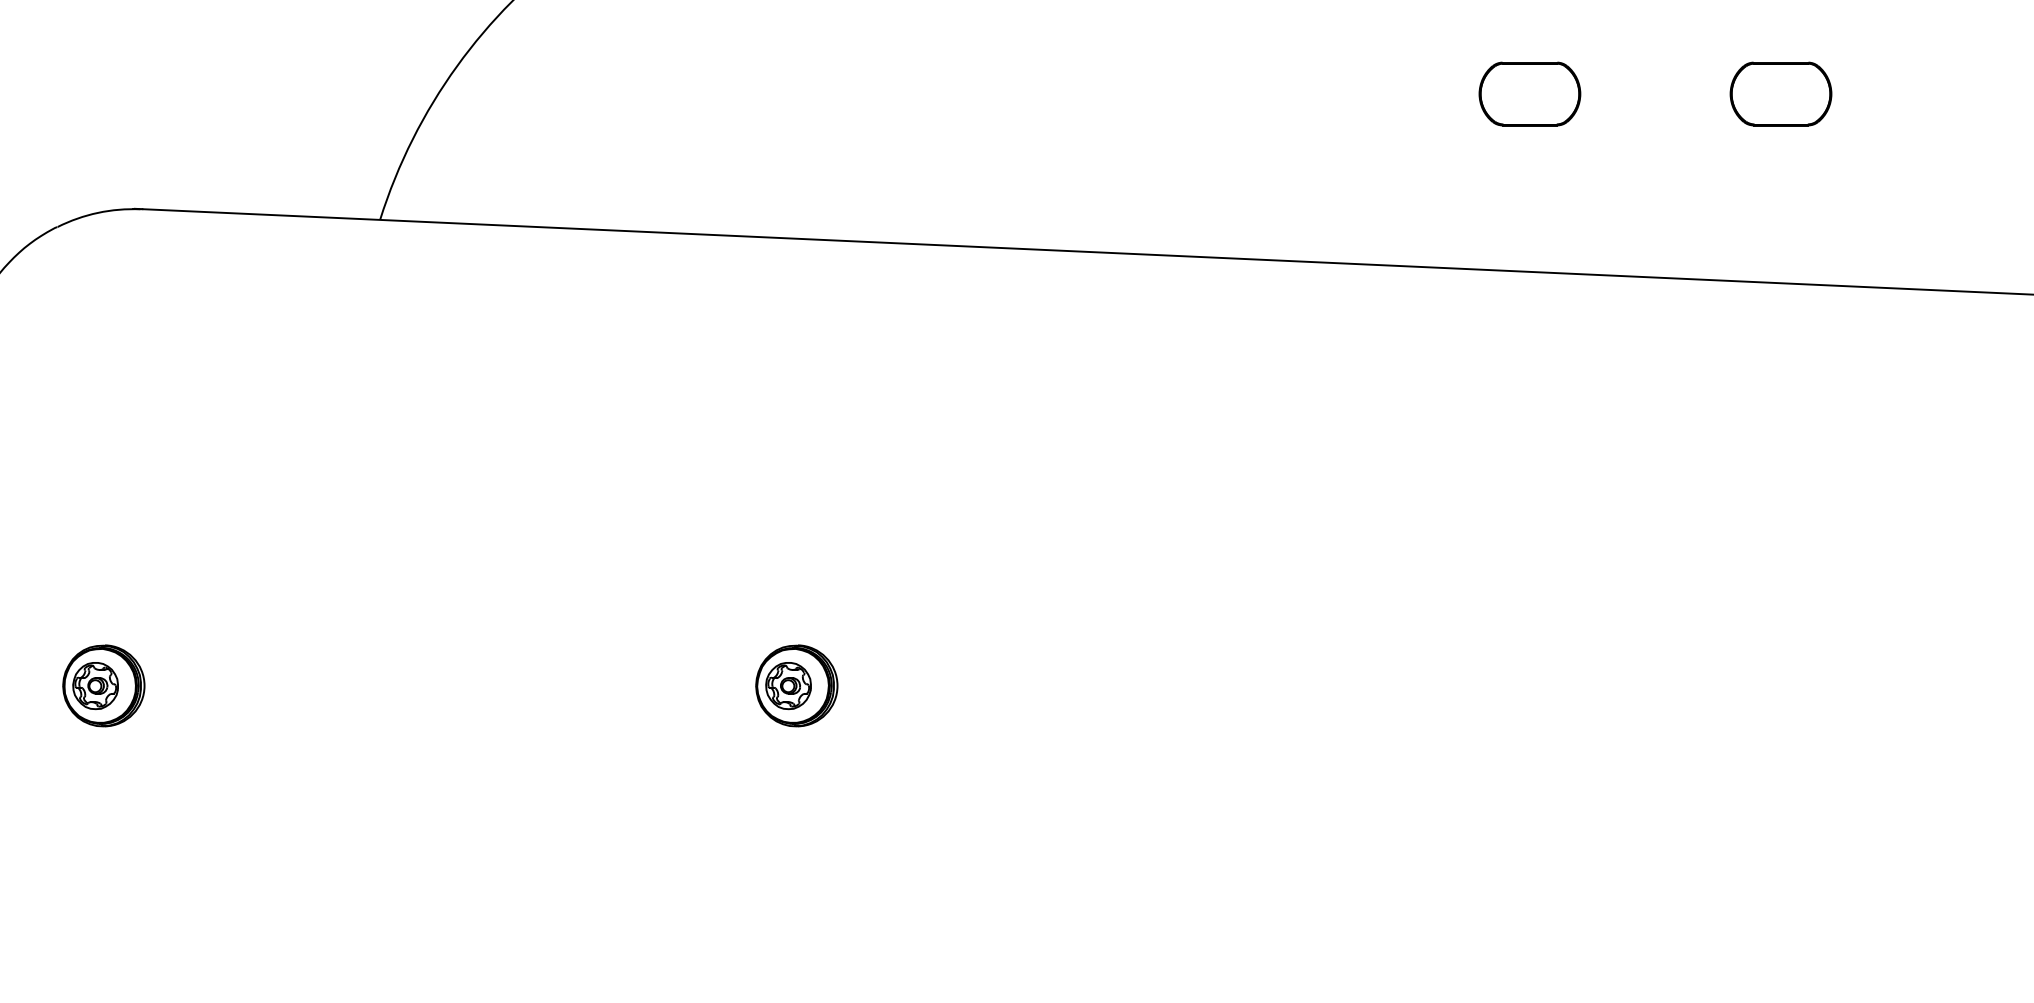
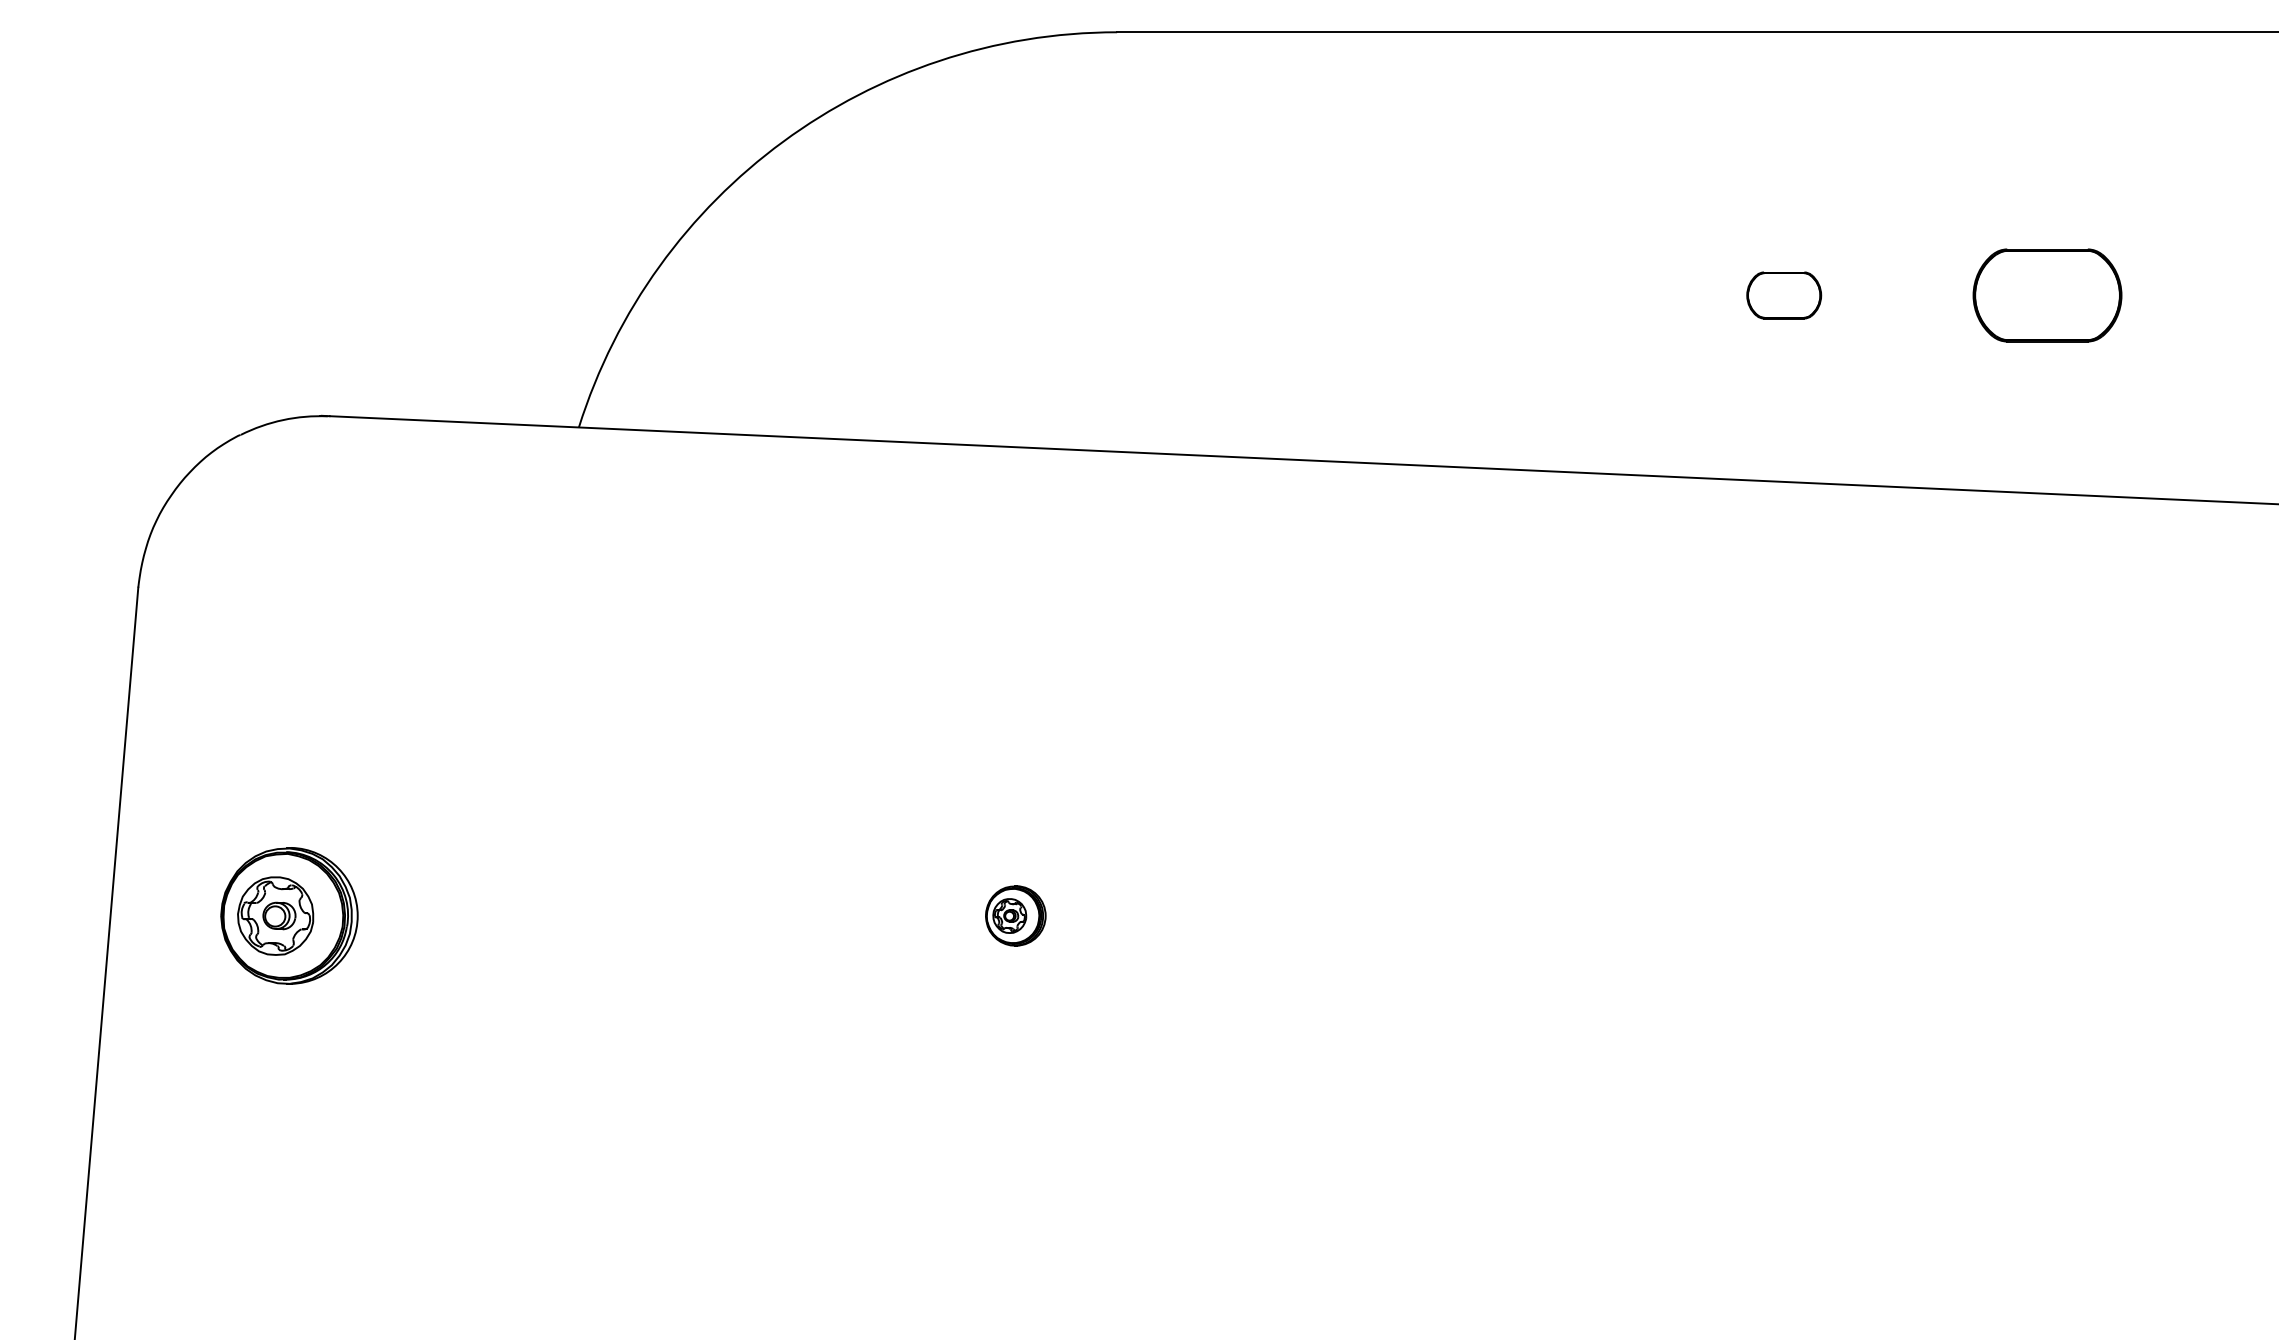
part: (1529, 94) -> (1783, 295), size x0.7
part: (1781, 94) -> (2047, 295), size x1.4
part: (103, 685) -> (288, 915), size x1.6
part: (796, 685) -> (1015, 915), size x0.7

